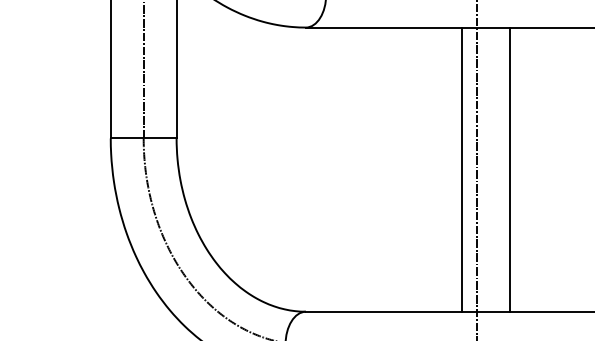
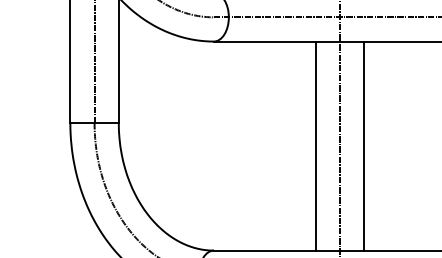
line: (461, 168) -> (315, 145), moved

